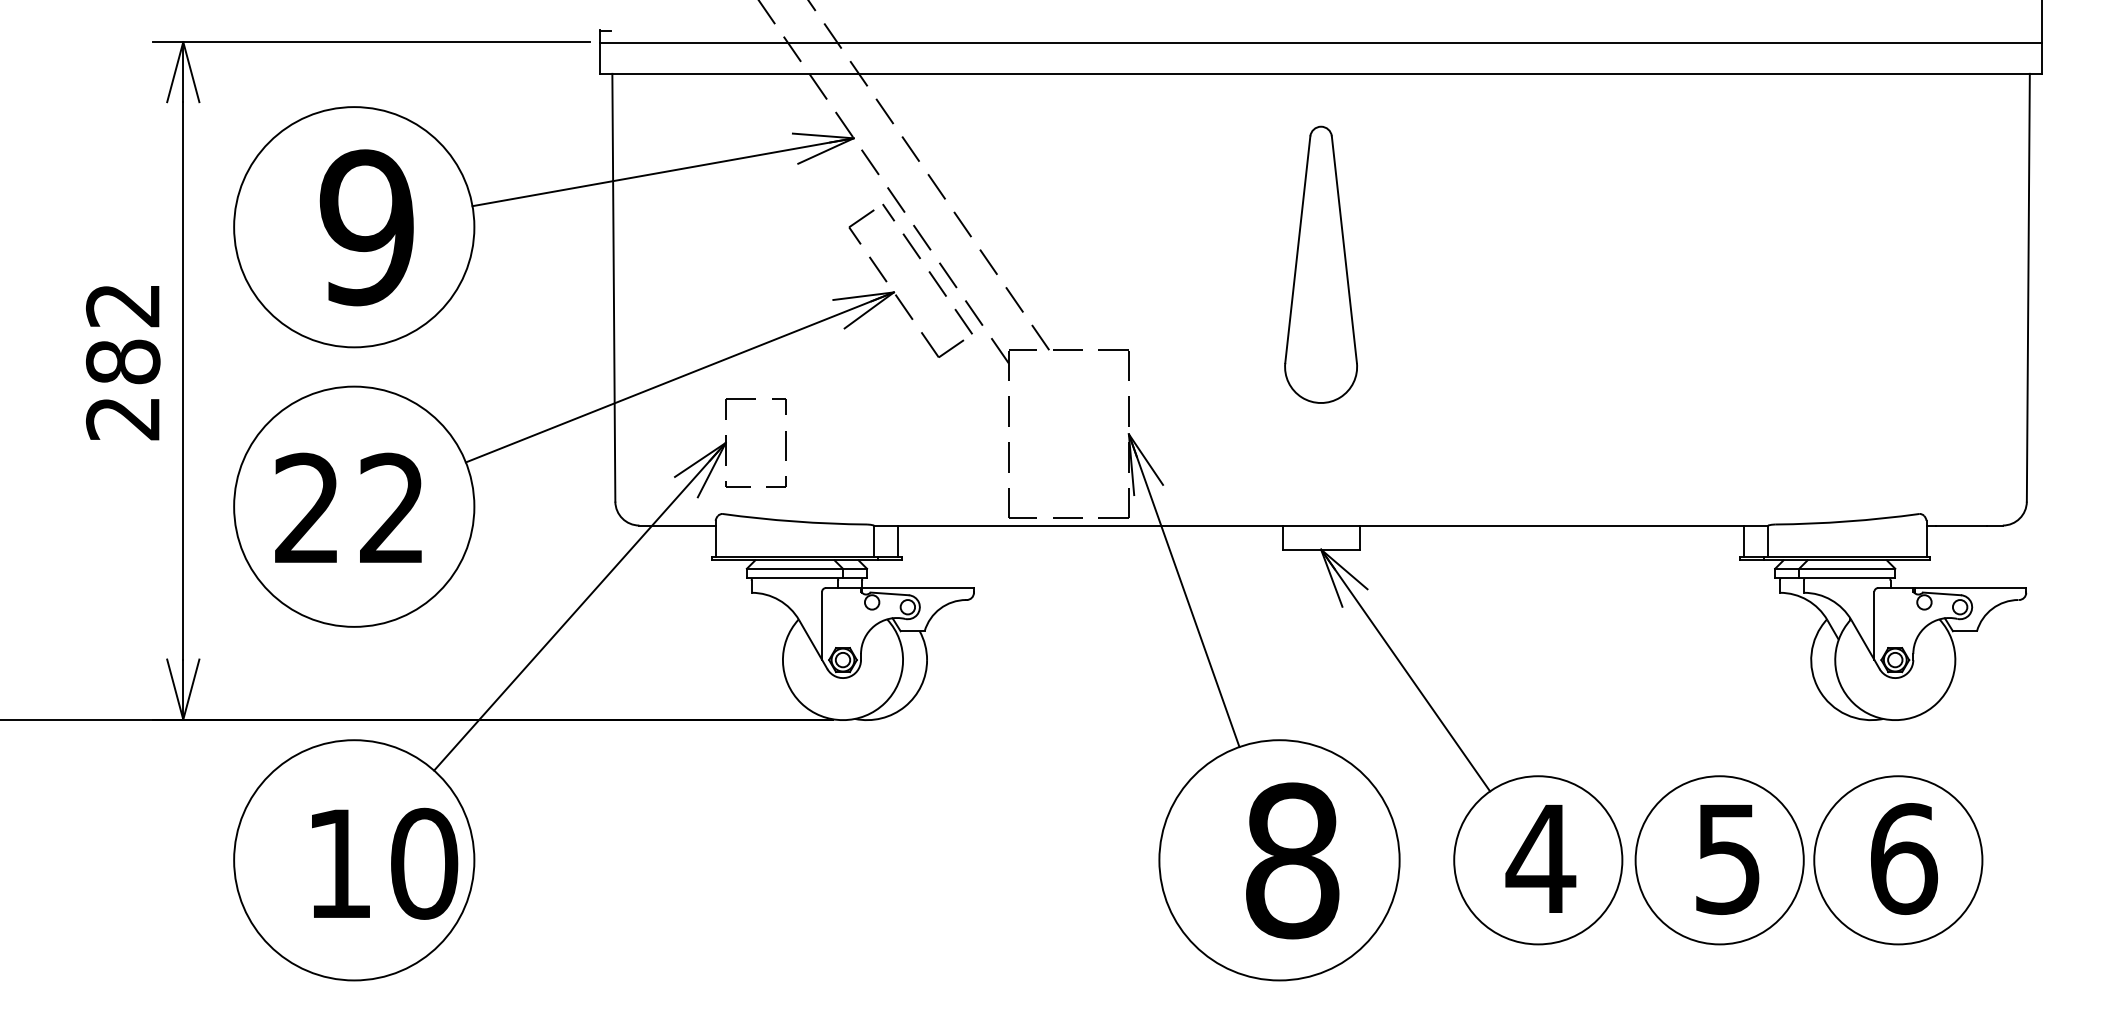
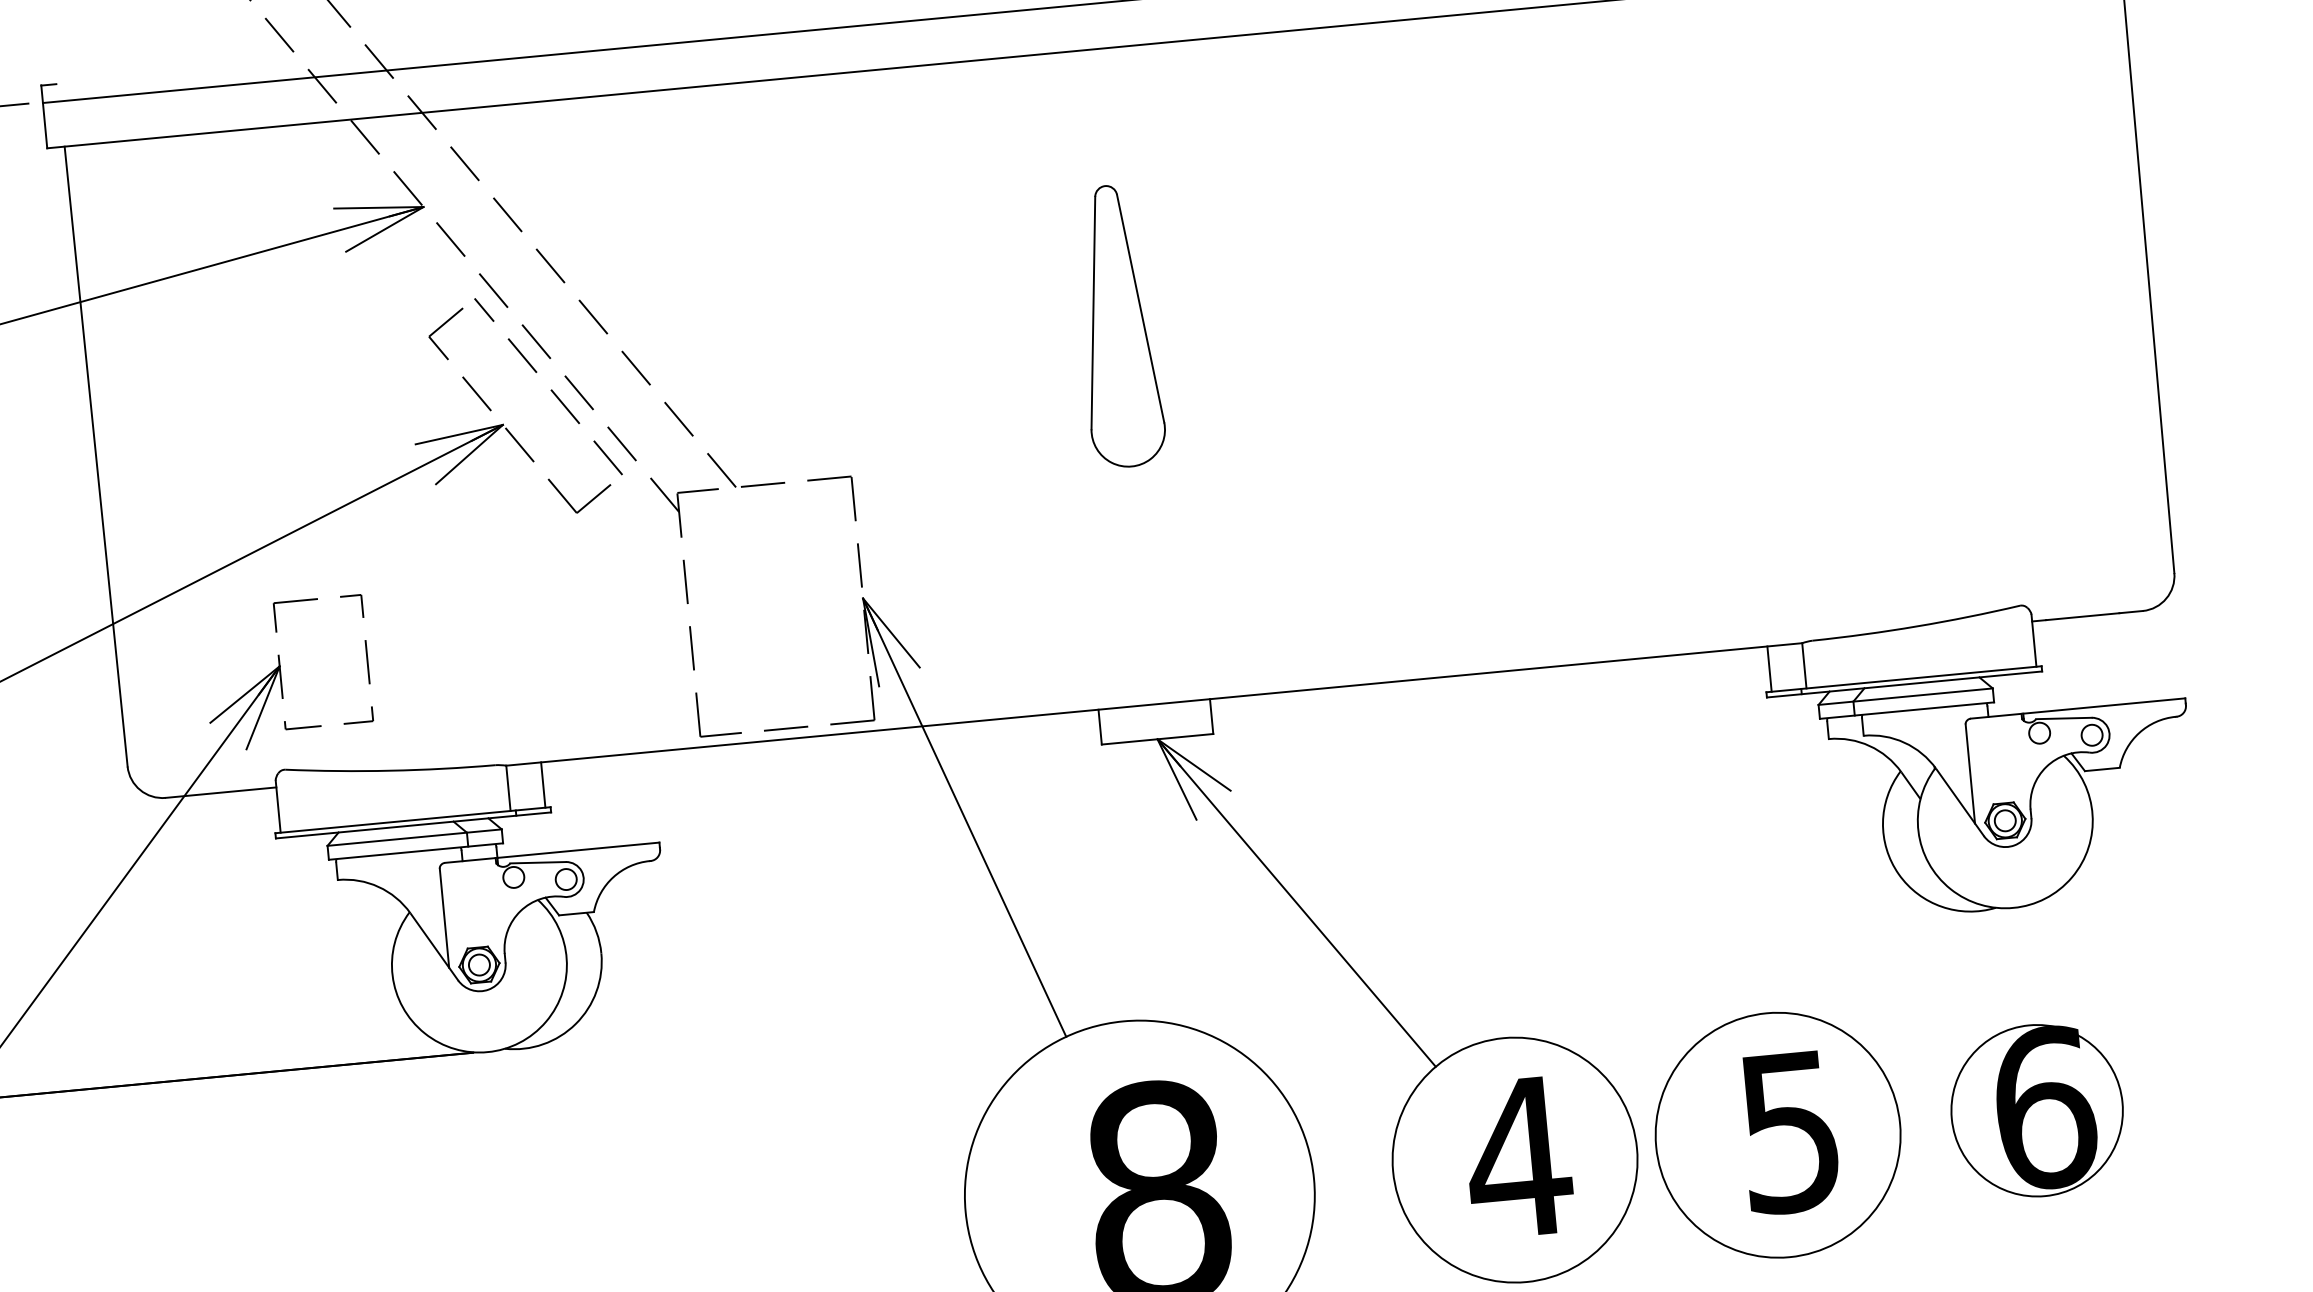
part: (1320, 264) -> (1117, 326), size x0.7
circle: (1898, 860) -> (2037, 1110), size x0.7

